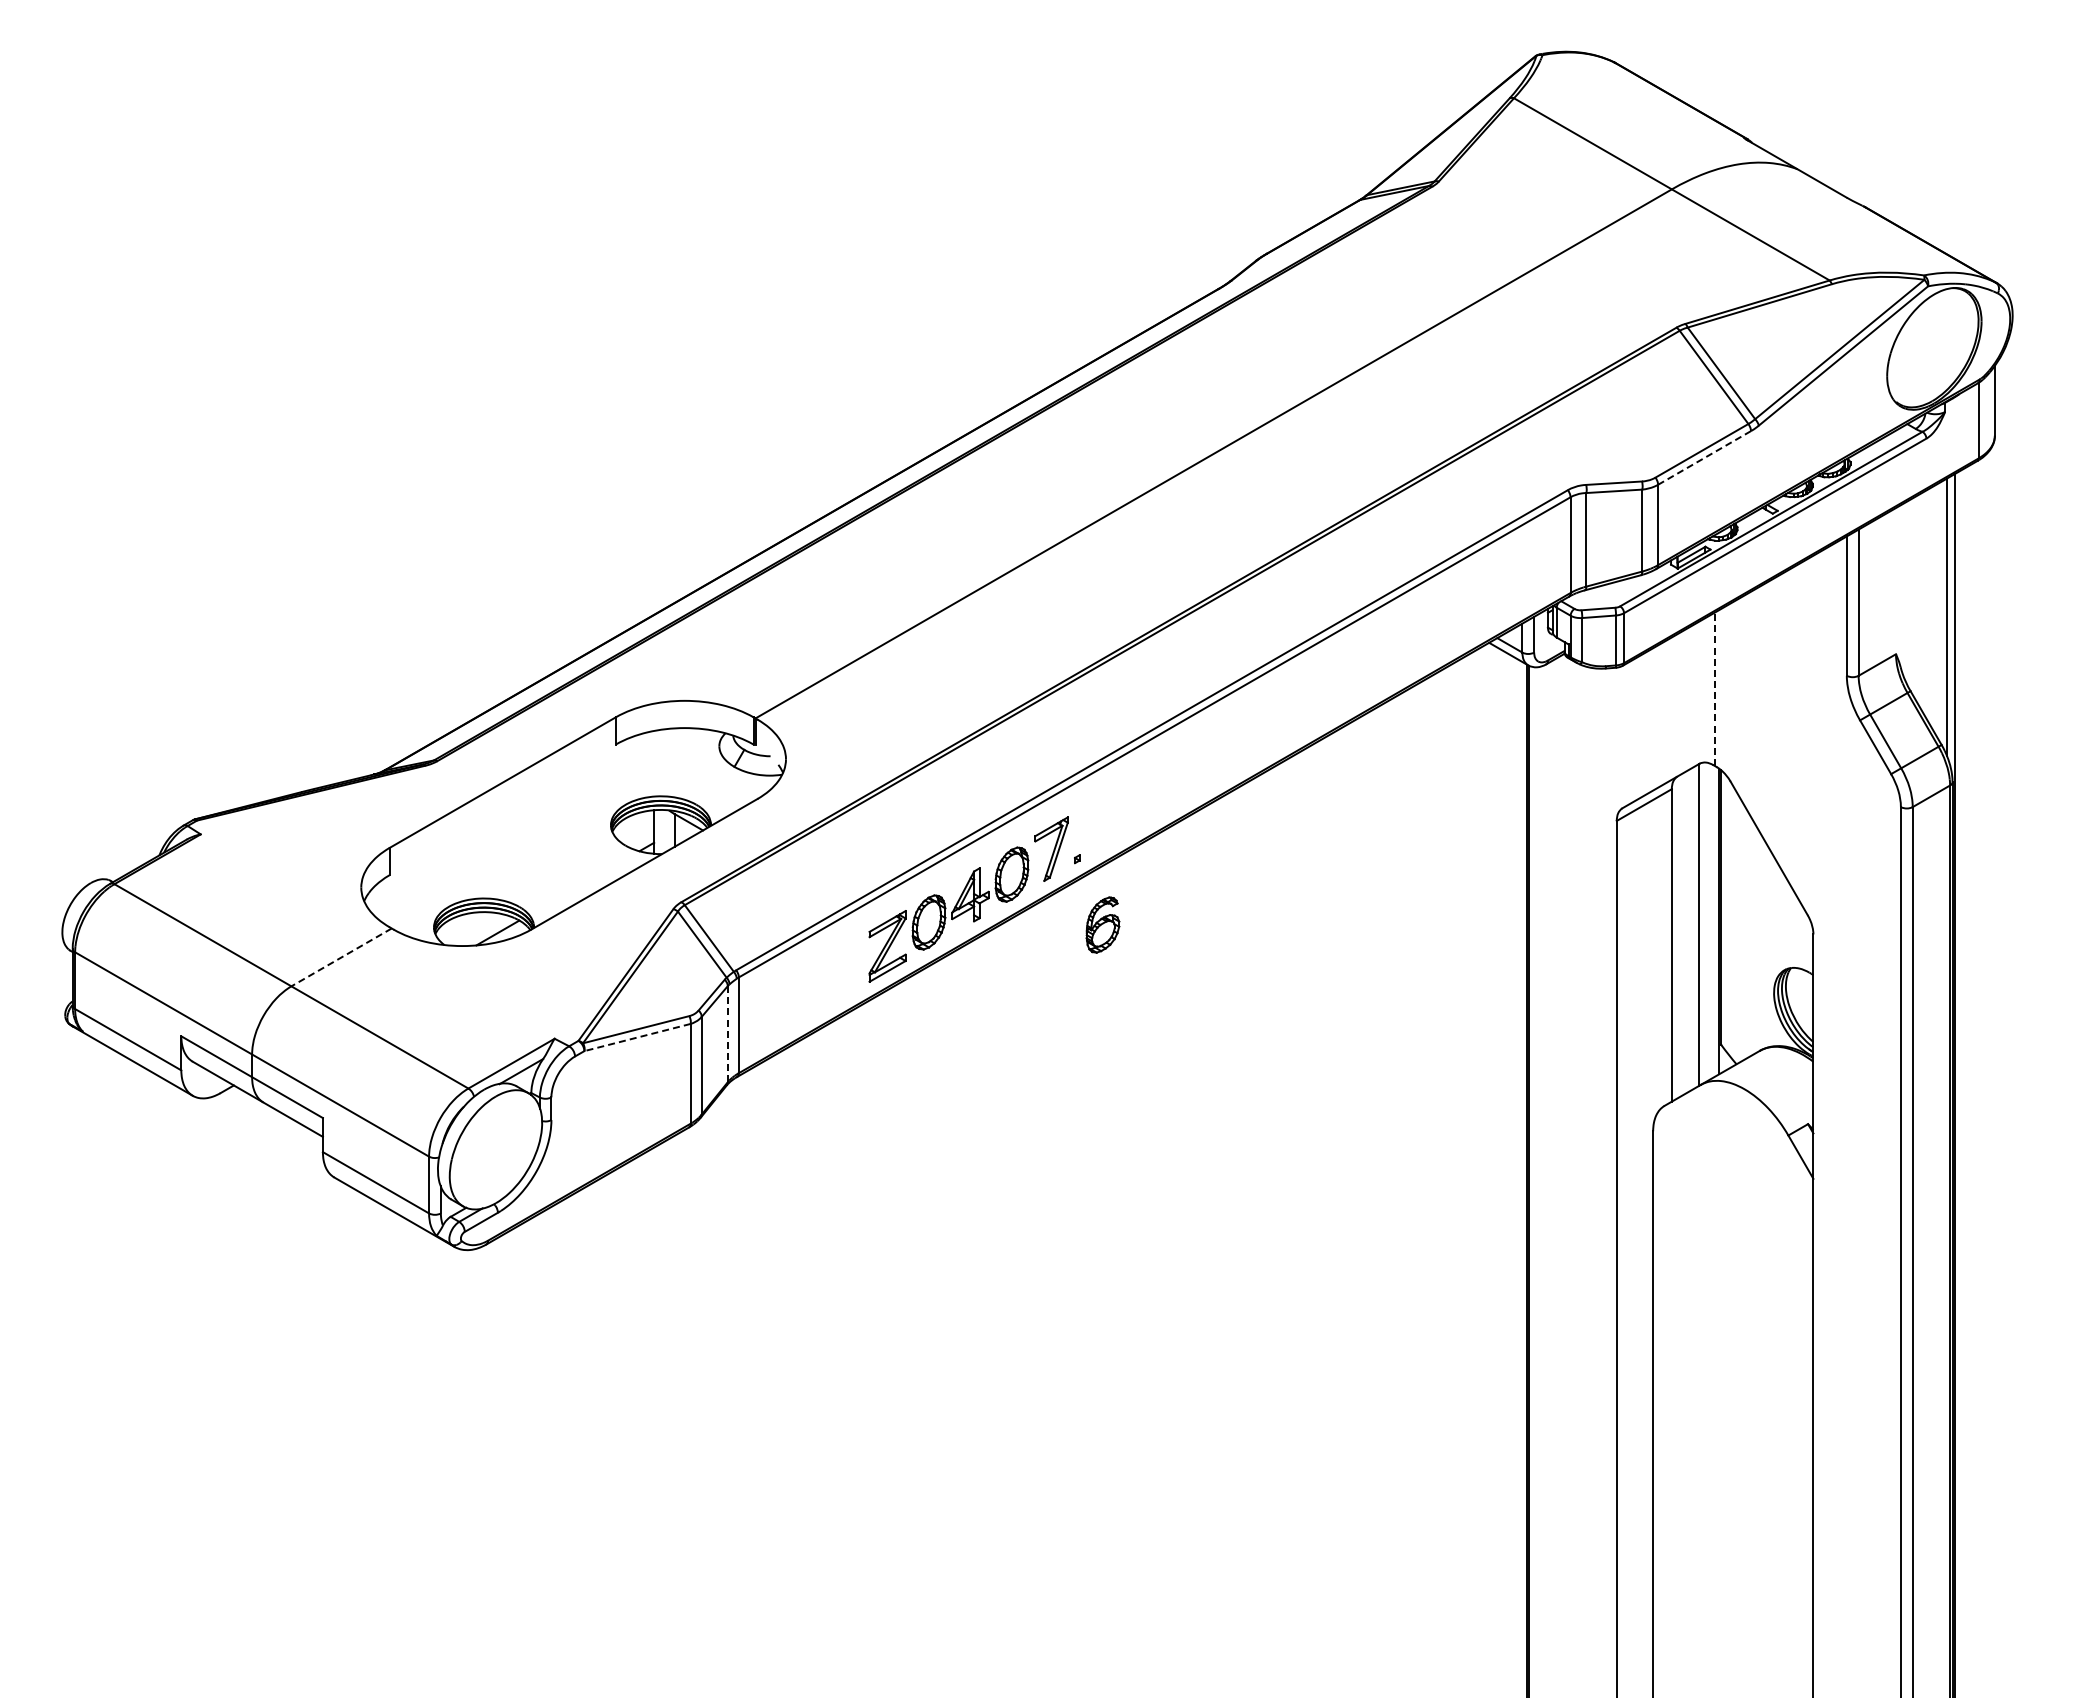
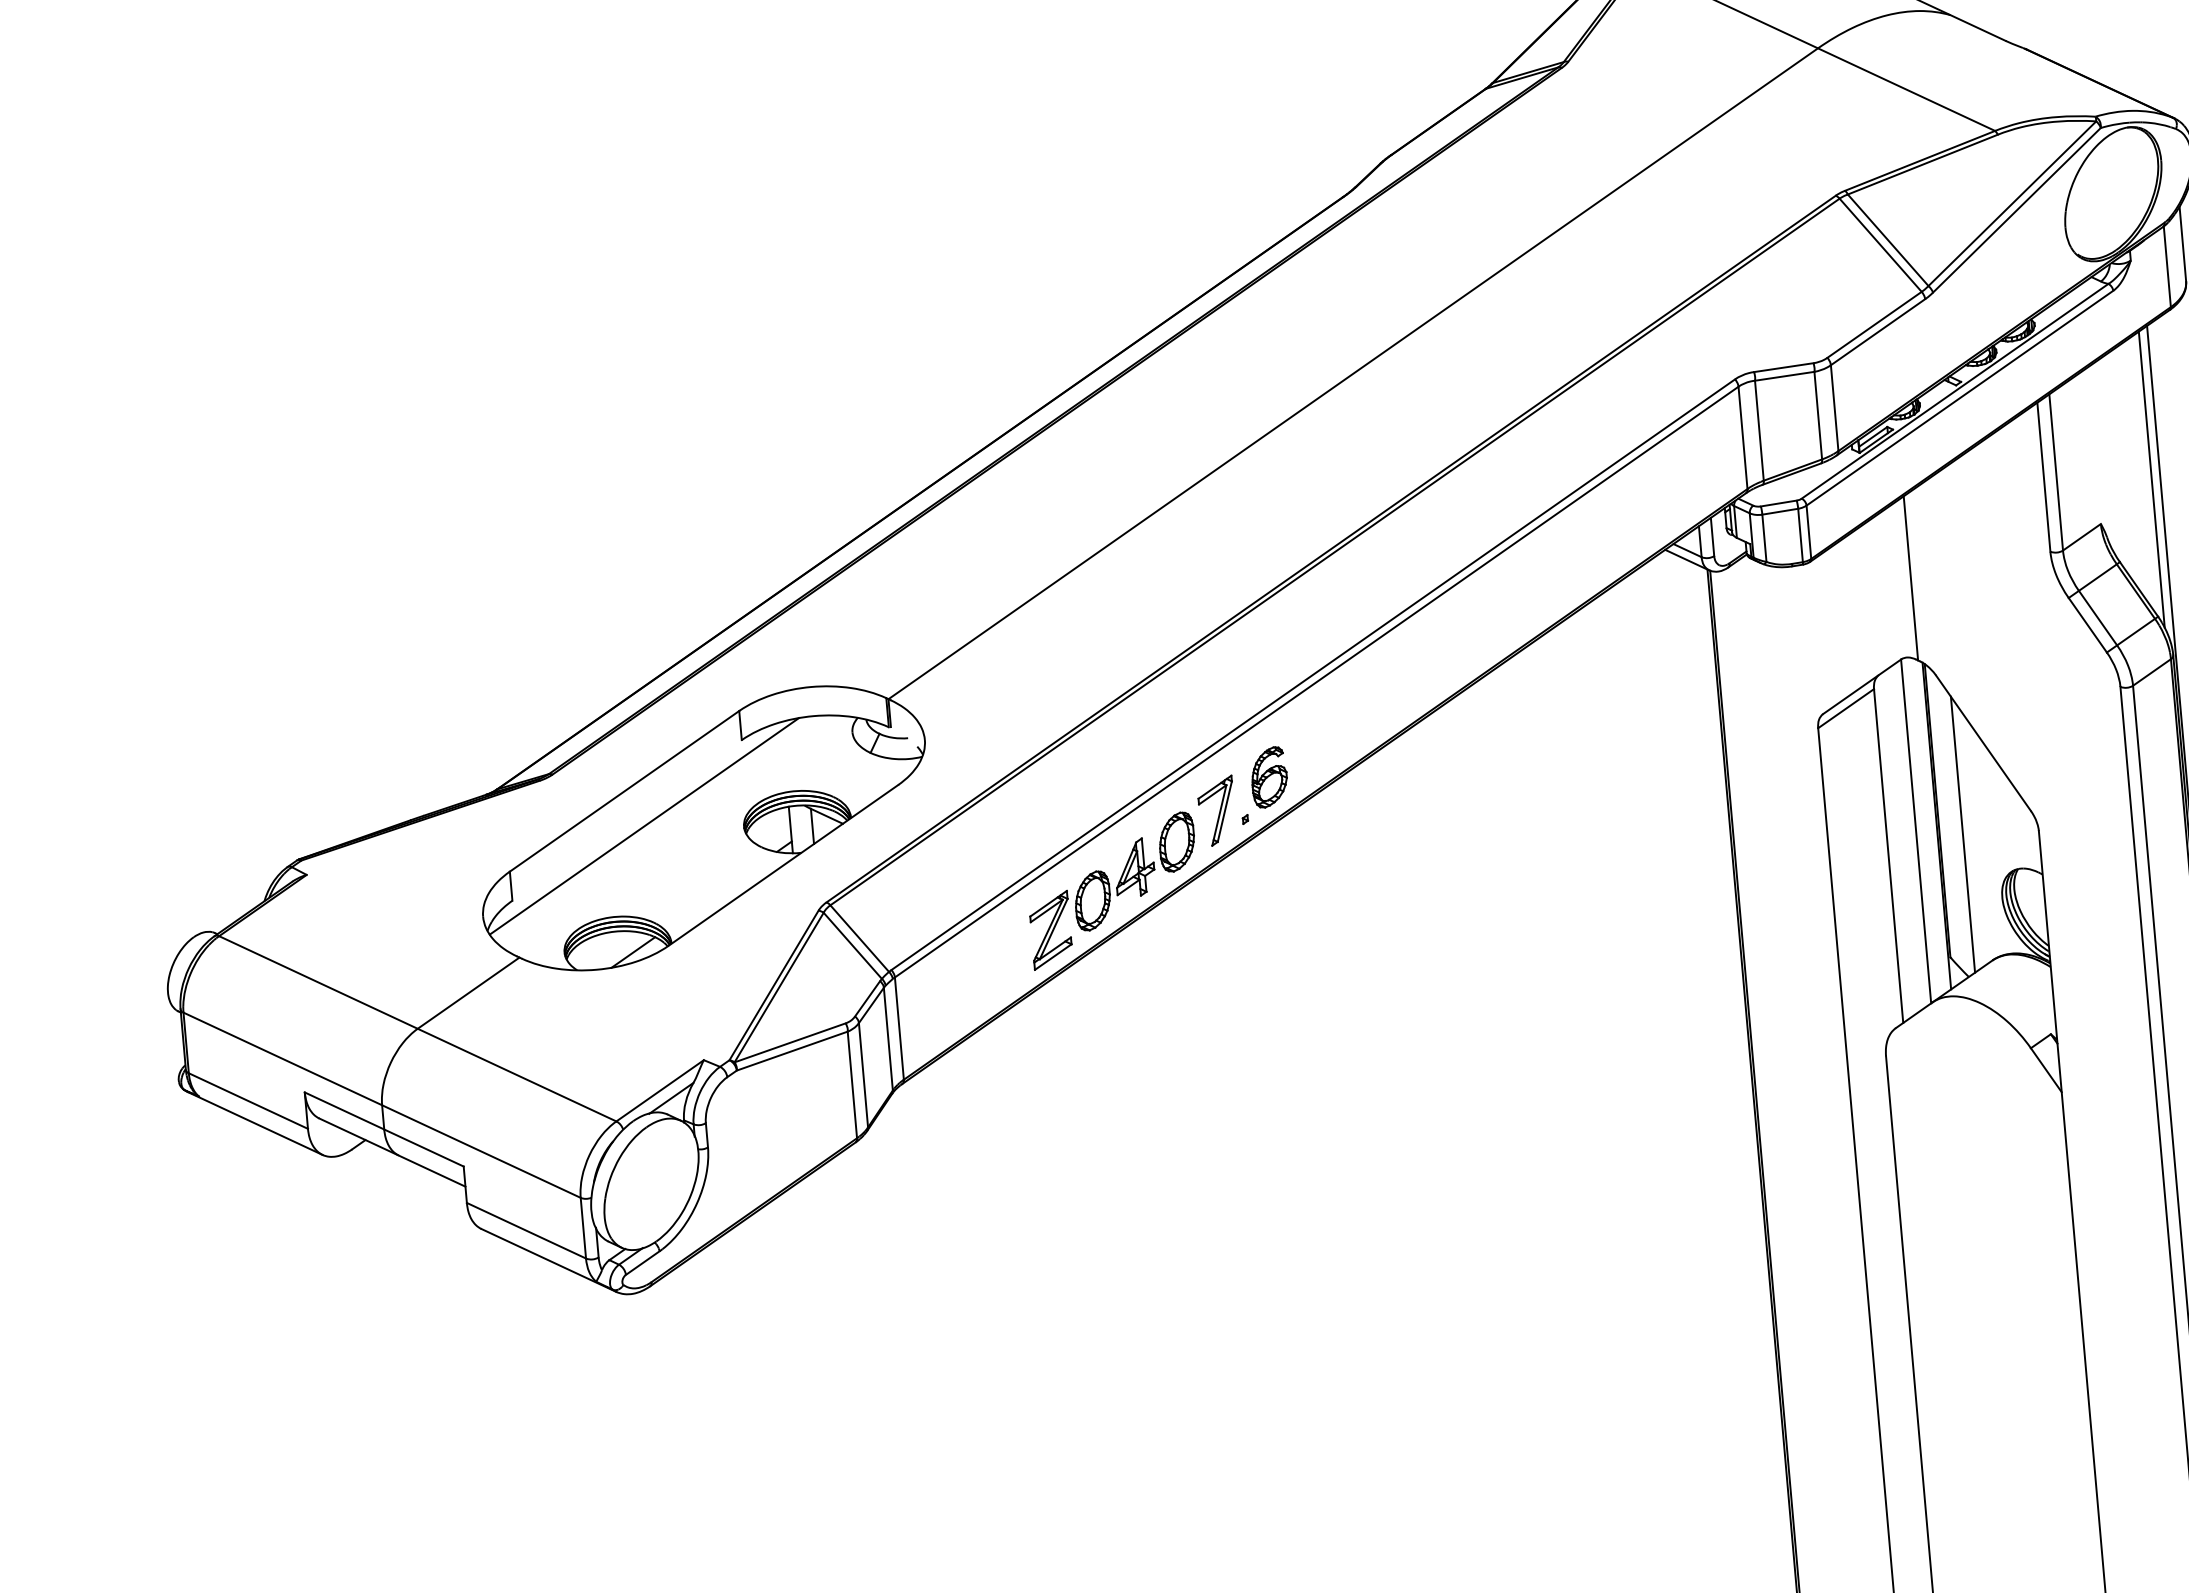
line: (1704, 457) -> (1877, 331), dashed -> solid
line: (1715, 689) -> (1911, 578), dashed -> solid
line: (518, 816) -> (644, 826), added
part: (1102, 924) -> (1268, 776), moved
line: (1742, 931) -> (1962, 834), added
line: (341, 957) -> (468, 993), dashed -> solid
line: (727, 1033) -> (888, 1038), dashed -> solid
line: (637, 1037) -> (792, 1051), dashed -> solid

